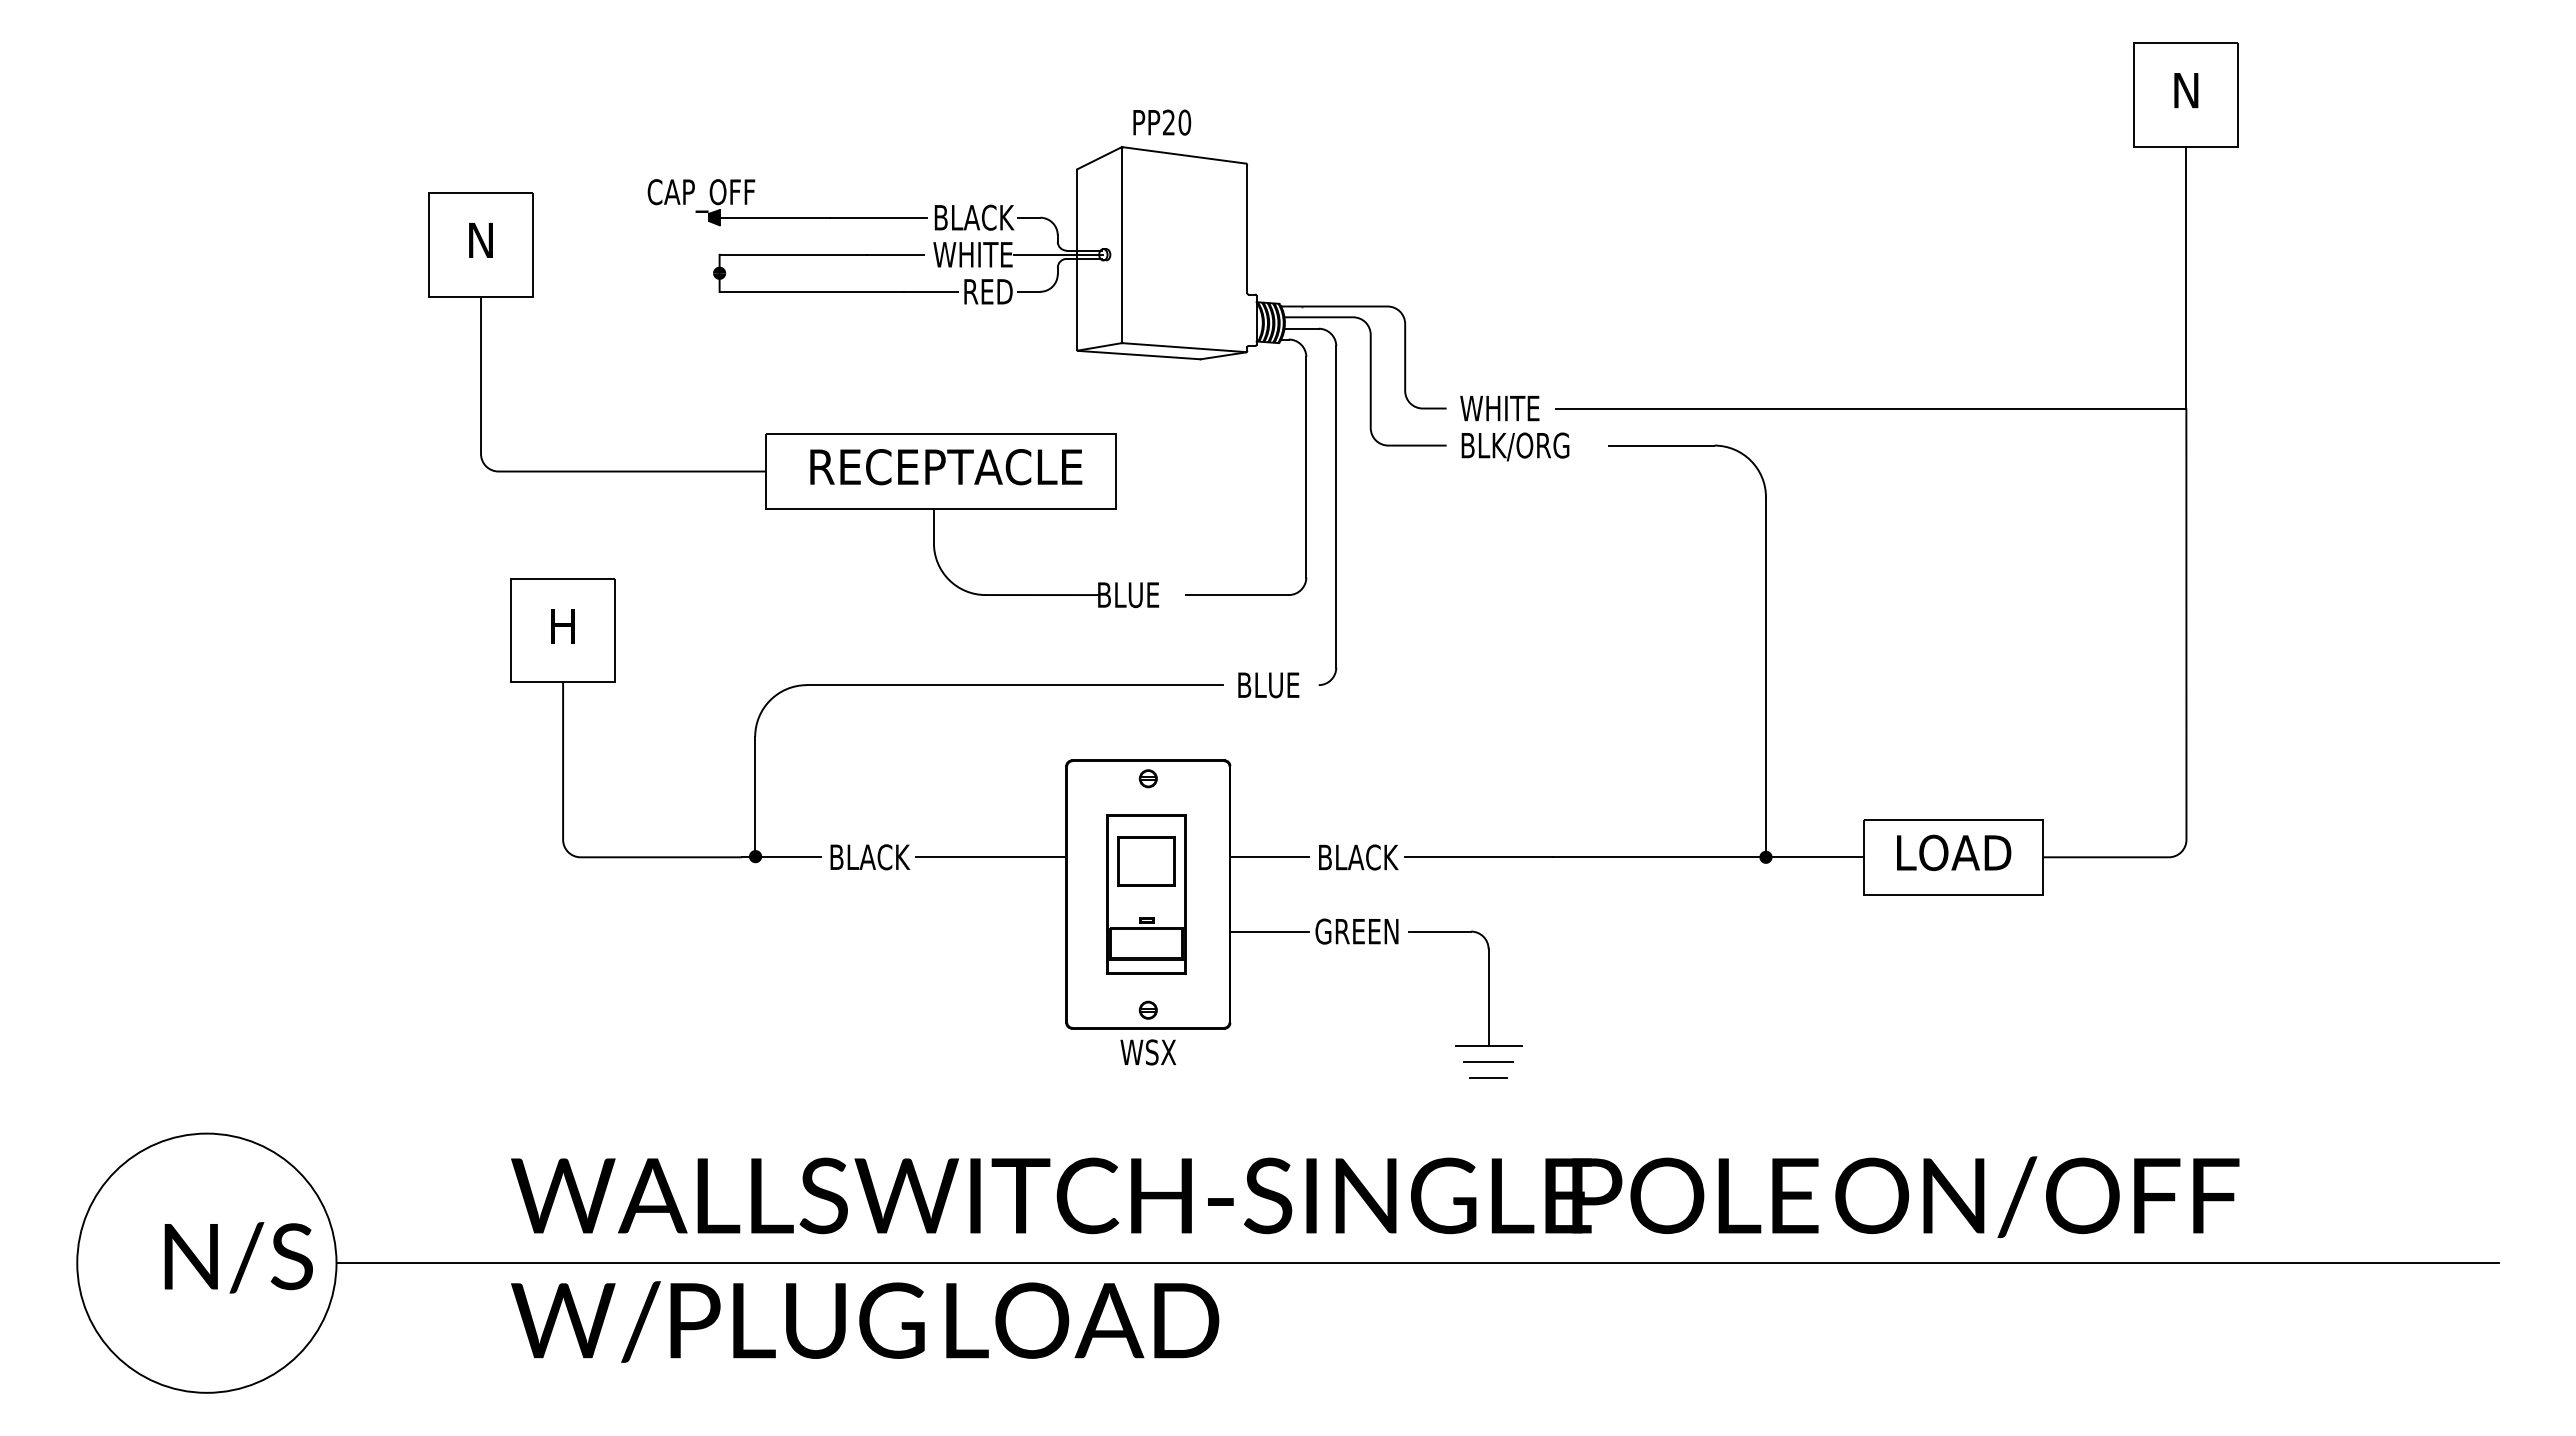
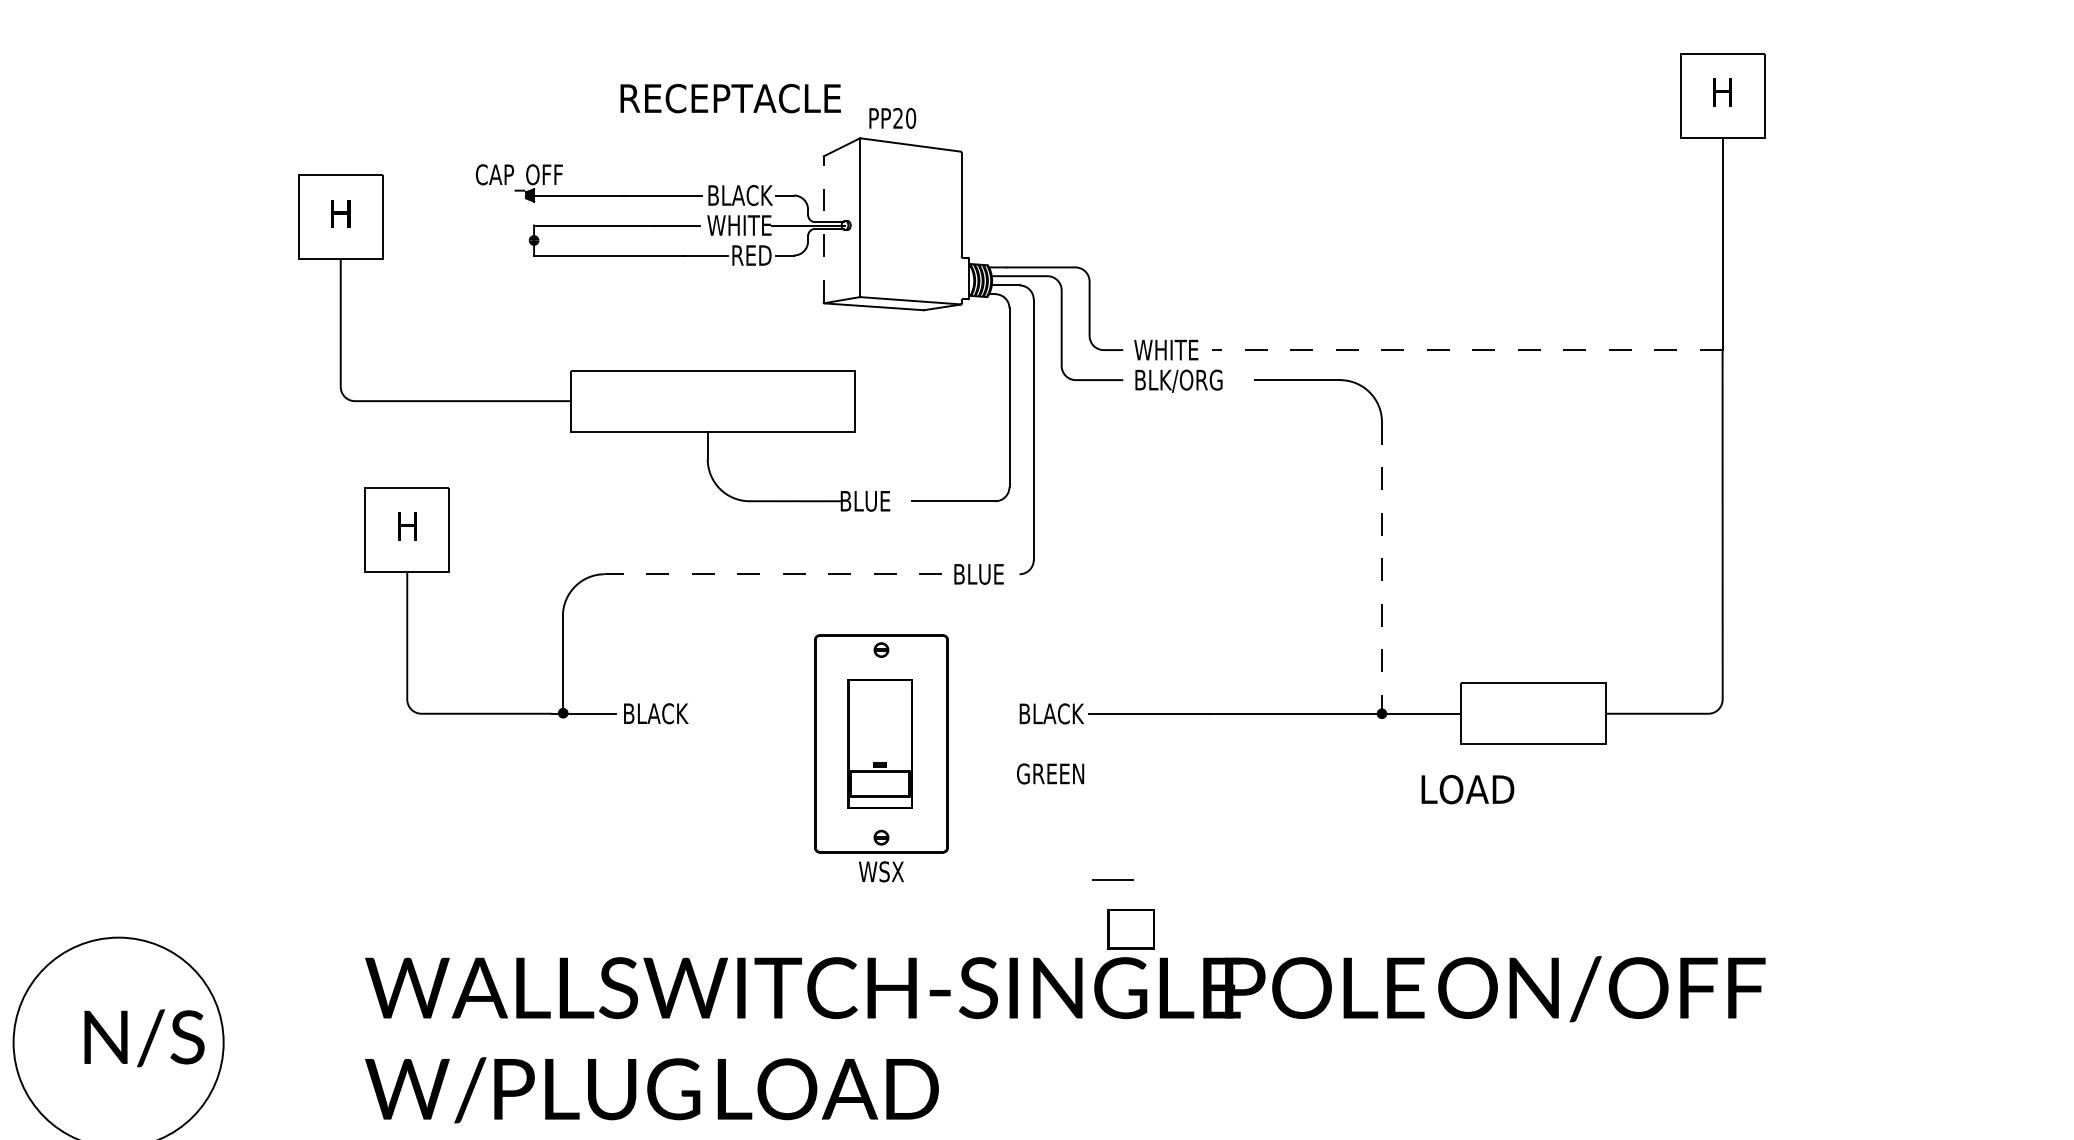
text: (2186, 90) -> (1722, 92), N -> H
text: (480, 239) -> (340, 213), N -> H
line: (1076, 259) -> (823, 229), solid -> dashed
line: (1870, 408) -> (1466, 350), solid -> dashed
text: (946, 467) -> (730, 98), moved
line: (1766, 677) -> (1382, 568), solid -> dashed
line: (1014, 685) -> (773, 574), solid -> dashed
text: (1954, 852) -> (1468, 789), moved
line: (990, 857) -> (753, 713), removed
line: (1269, 857) -> (979, 713), removed
part: (1146, 861) -> (1131, 929), moved
line: (1269, 931) -> (979, 773), removed
part: (1488, 988) -> (1157, 820), removed
line: (1488, 1061) -> (1112, 879), moved
line: (1488, 1078) -> (1157, 892), removed
line: (1417, 1263) -> (1099, 1042), removed

